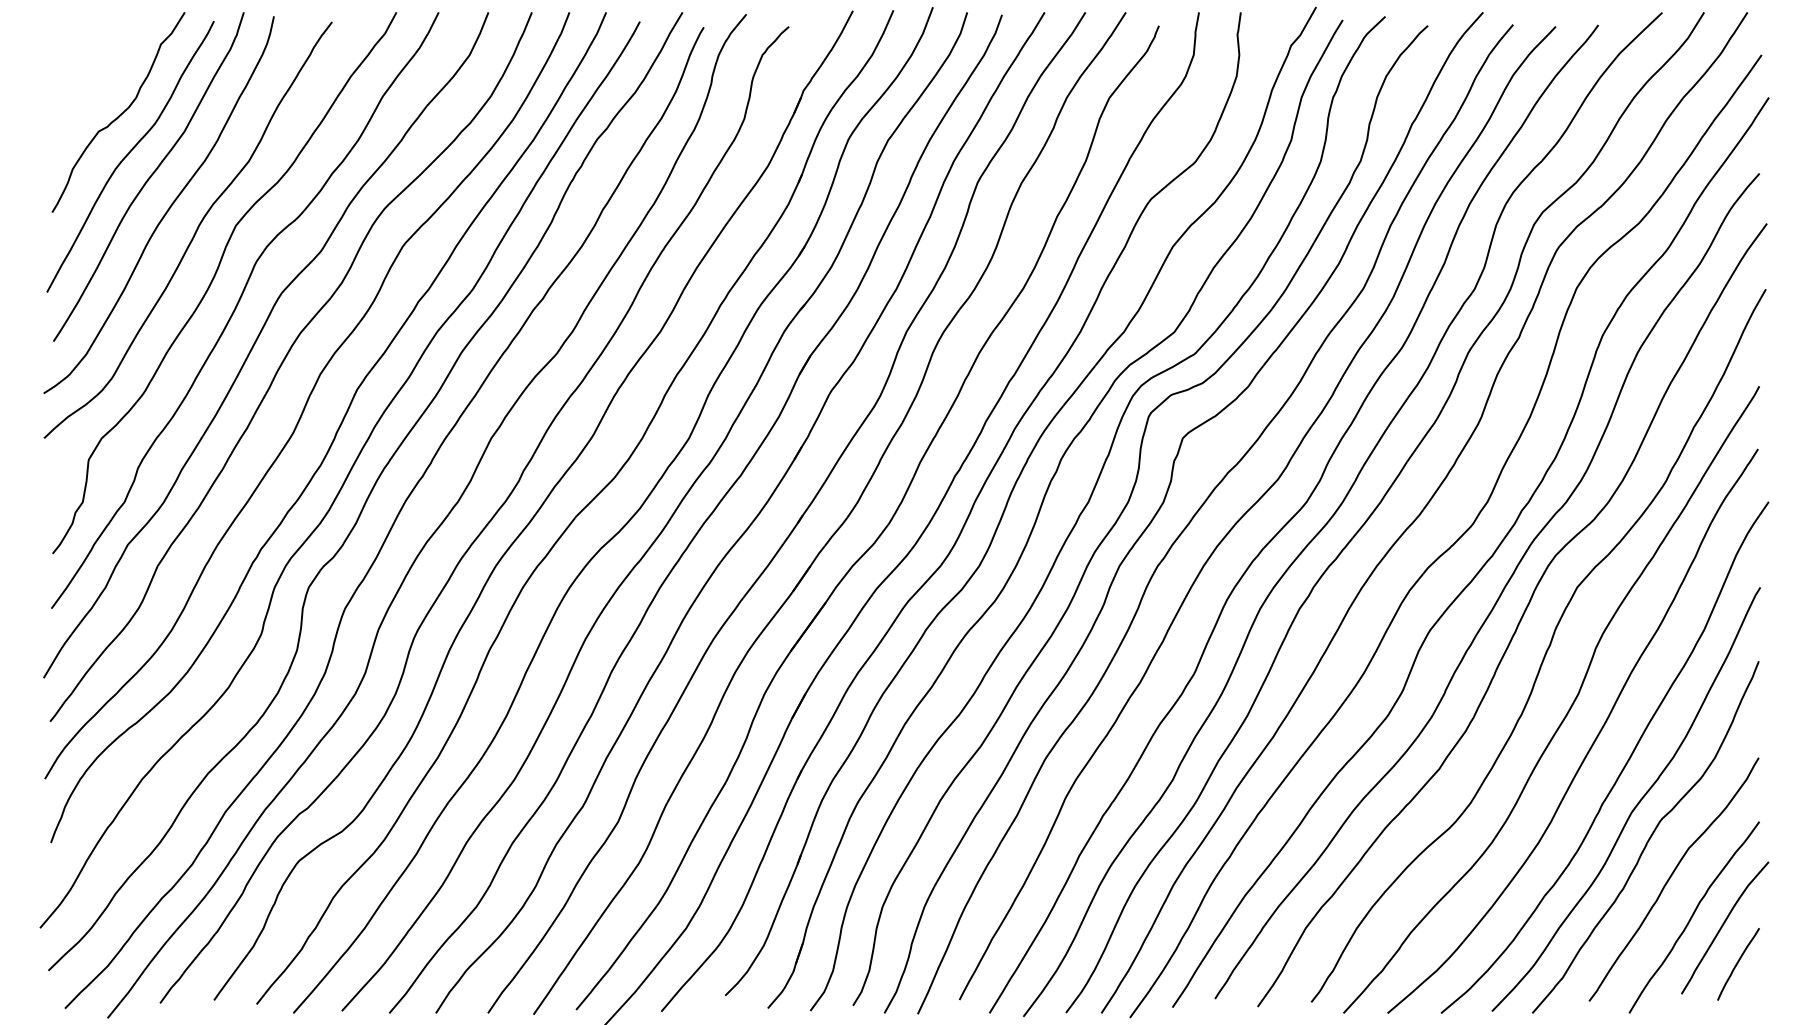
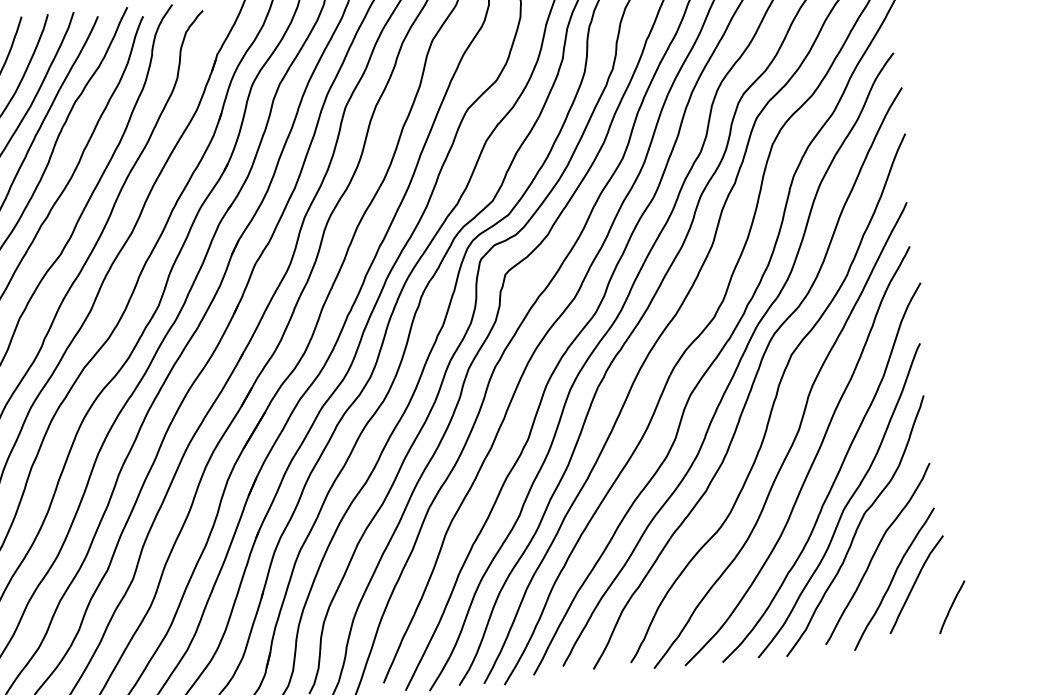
curve: (1738, 963) -> (952, 606), moved

